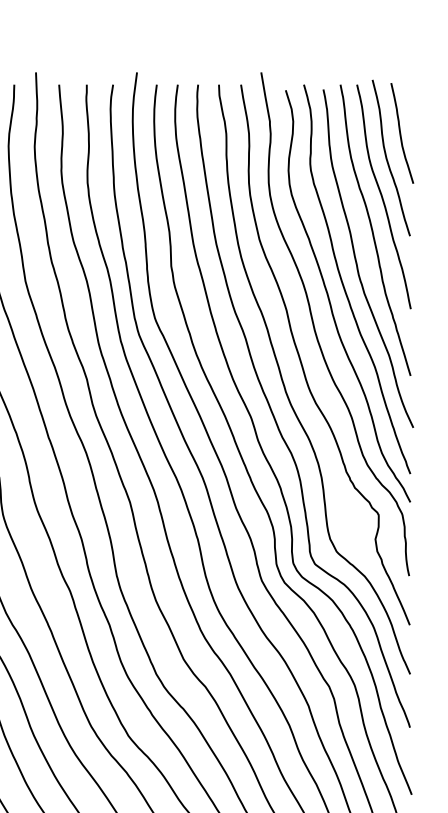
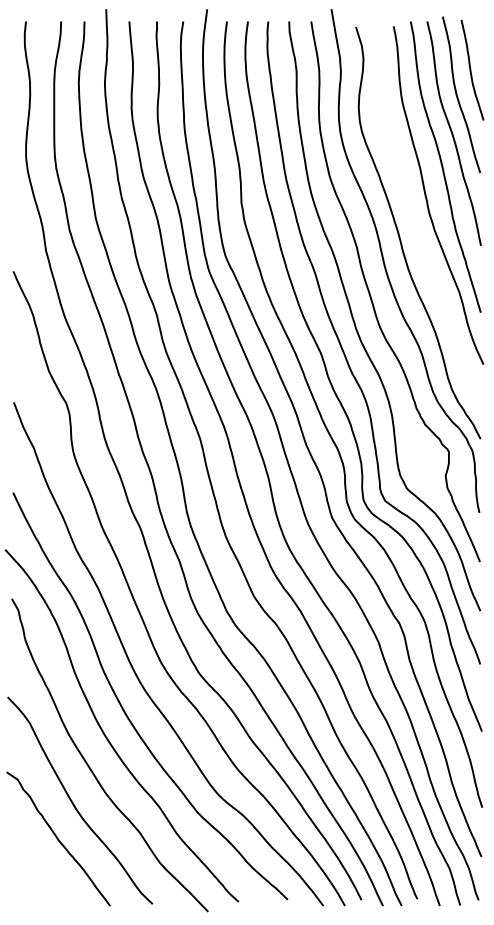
curve: (343, 281) -> (413, 218), removed

